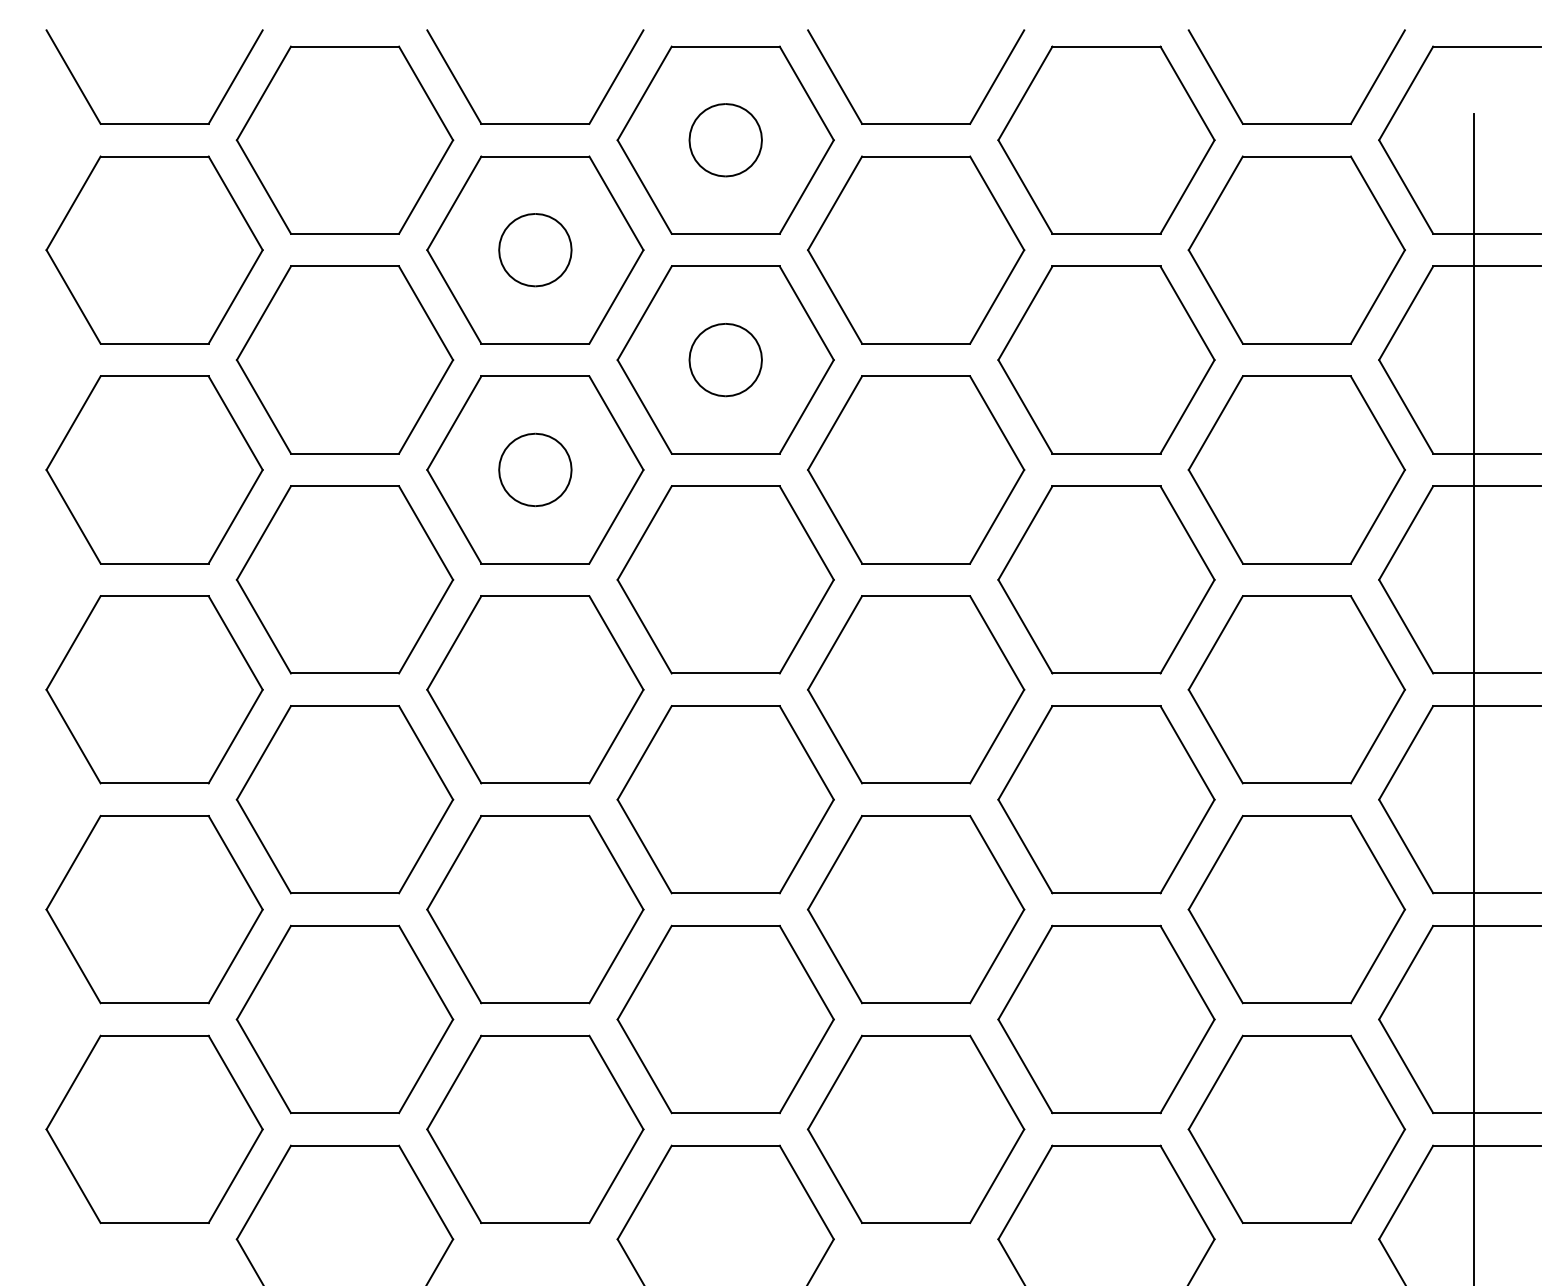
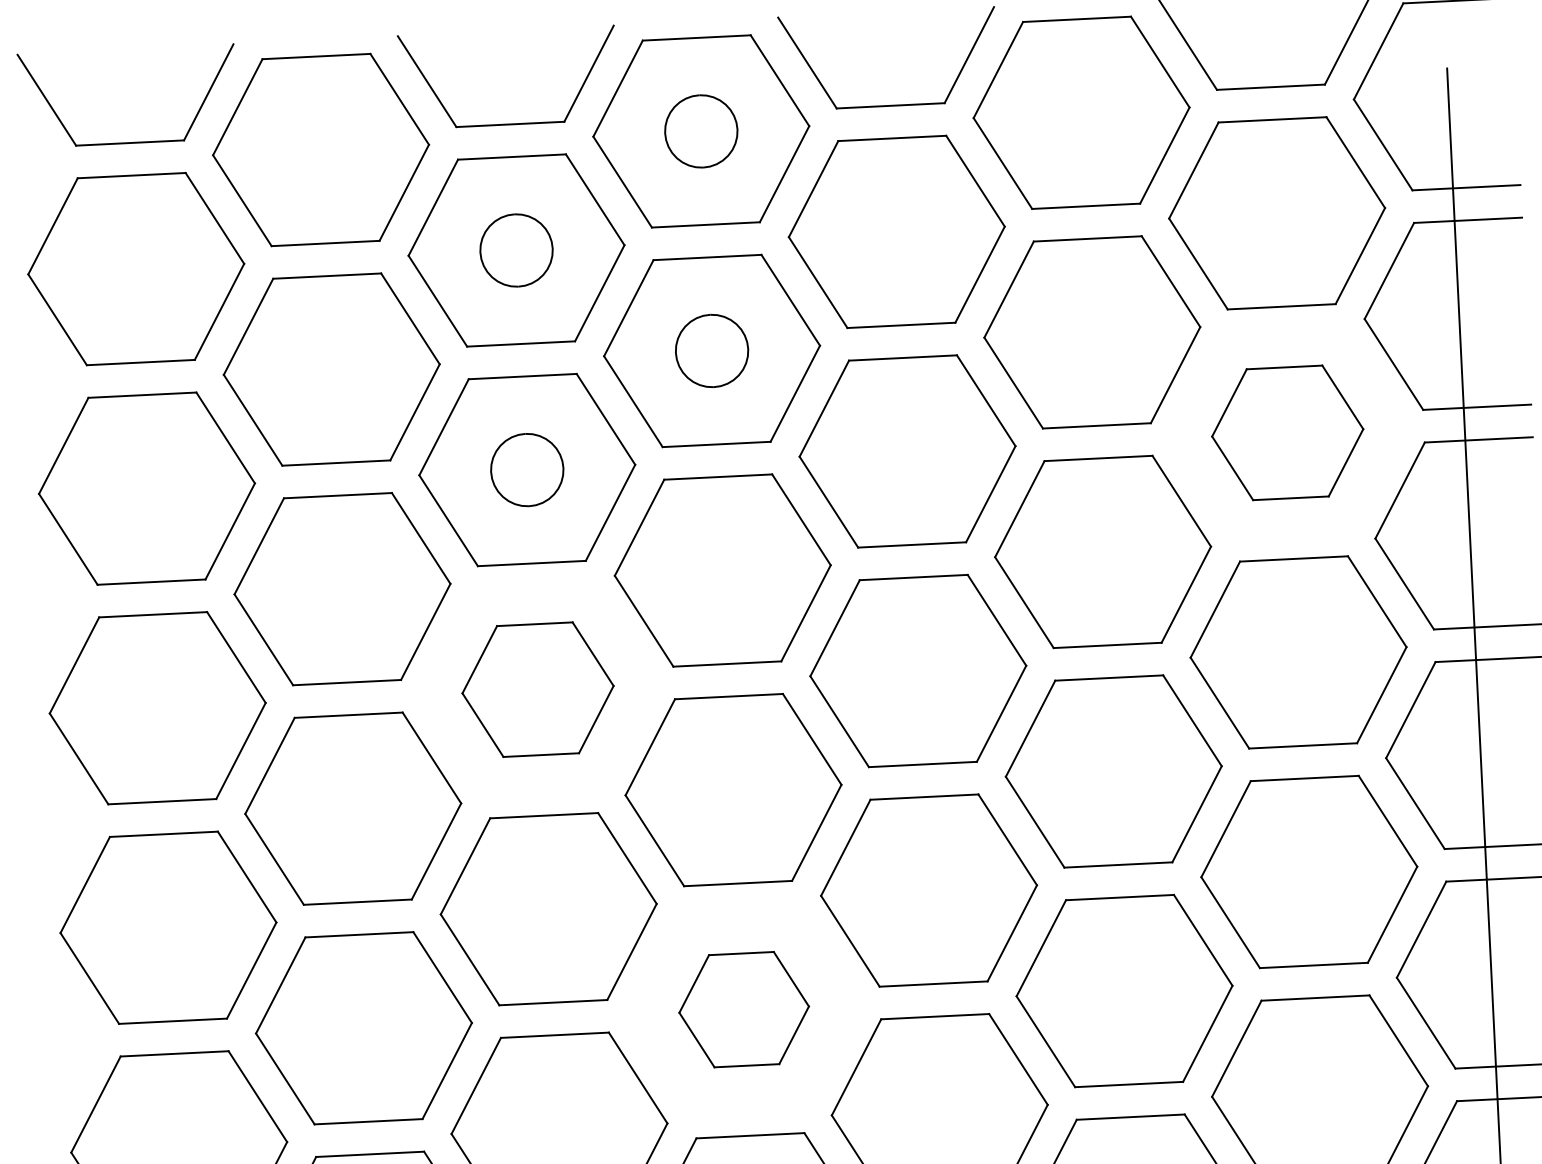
part: (1296, 469) -> (1287, 432), size x0.7
part: (535, 689) -> (538, 689), size x0.7
part: (725, 1019) -> (744, 1009), size x0.6

